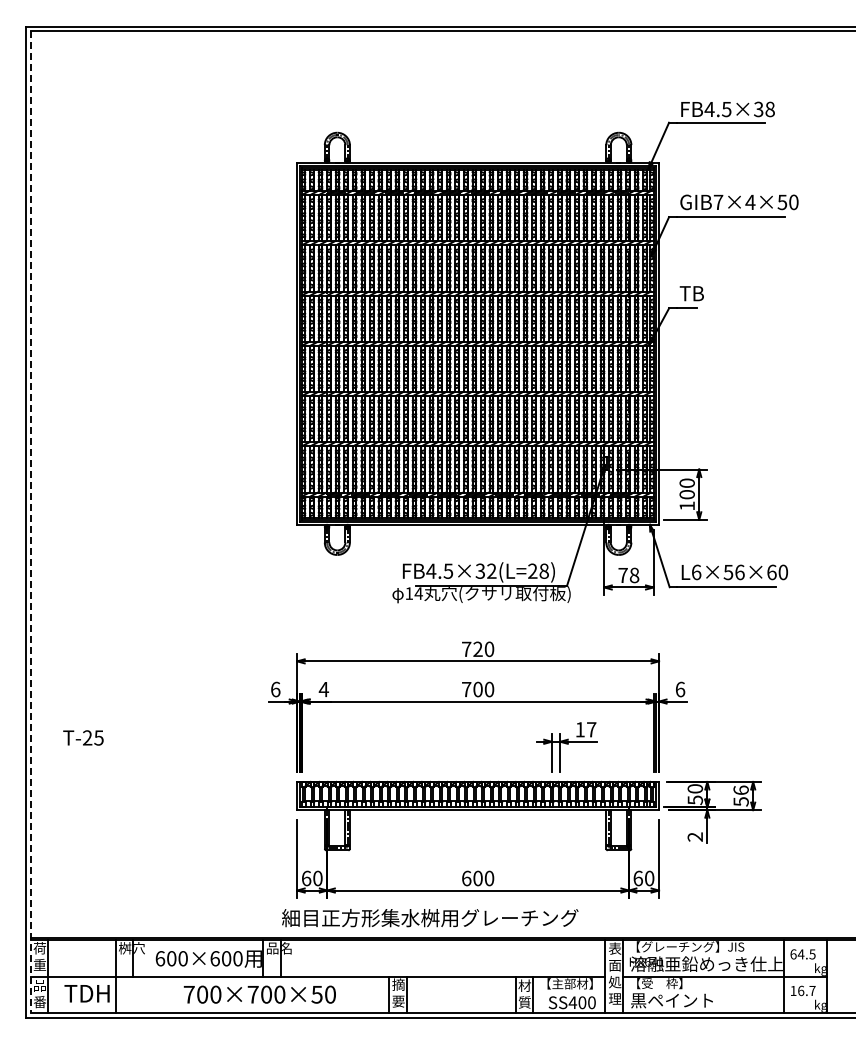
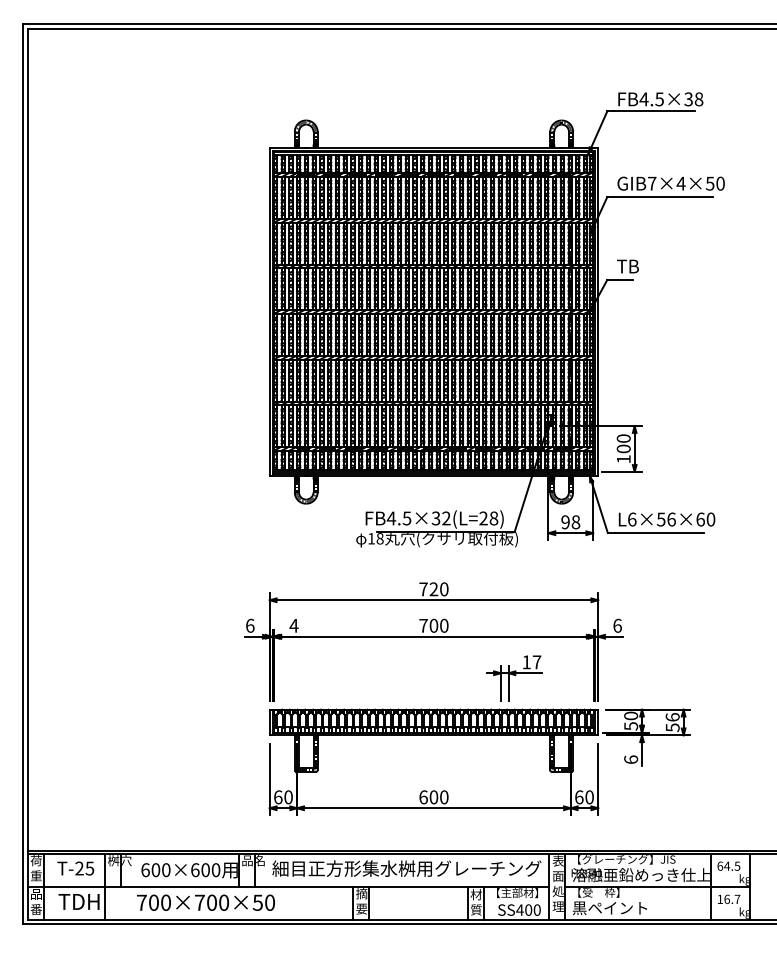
line: (30, 522) -> (27, 474), dashed -> solid
text: (622, 575) -> (565, 522), 78 -> 98
text: (418, 593) -> (379, 538), 14 -> 18
text: (83, 737) -> (75, 868), moved
text: (695, 836) -> (631, 759), 2 -> 6
text: (430, 918) -> (407, 869), moved
text: (259, 994) -> (205, 902), moved

